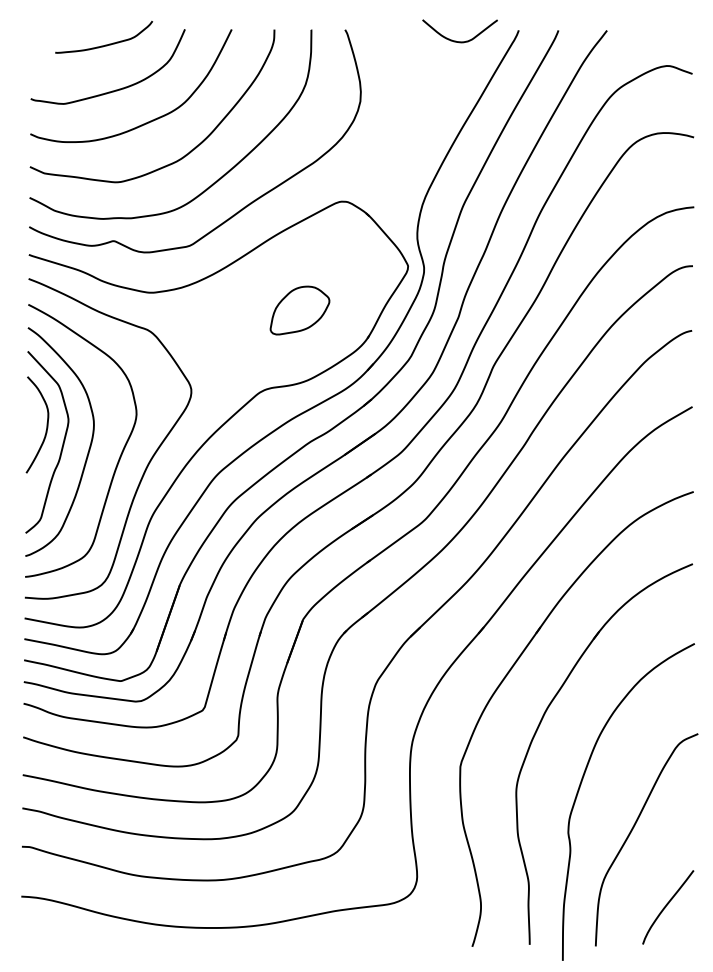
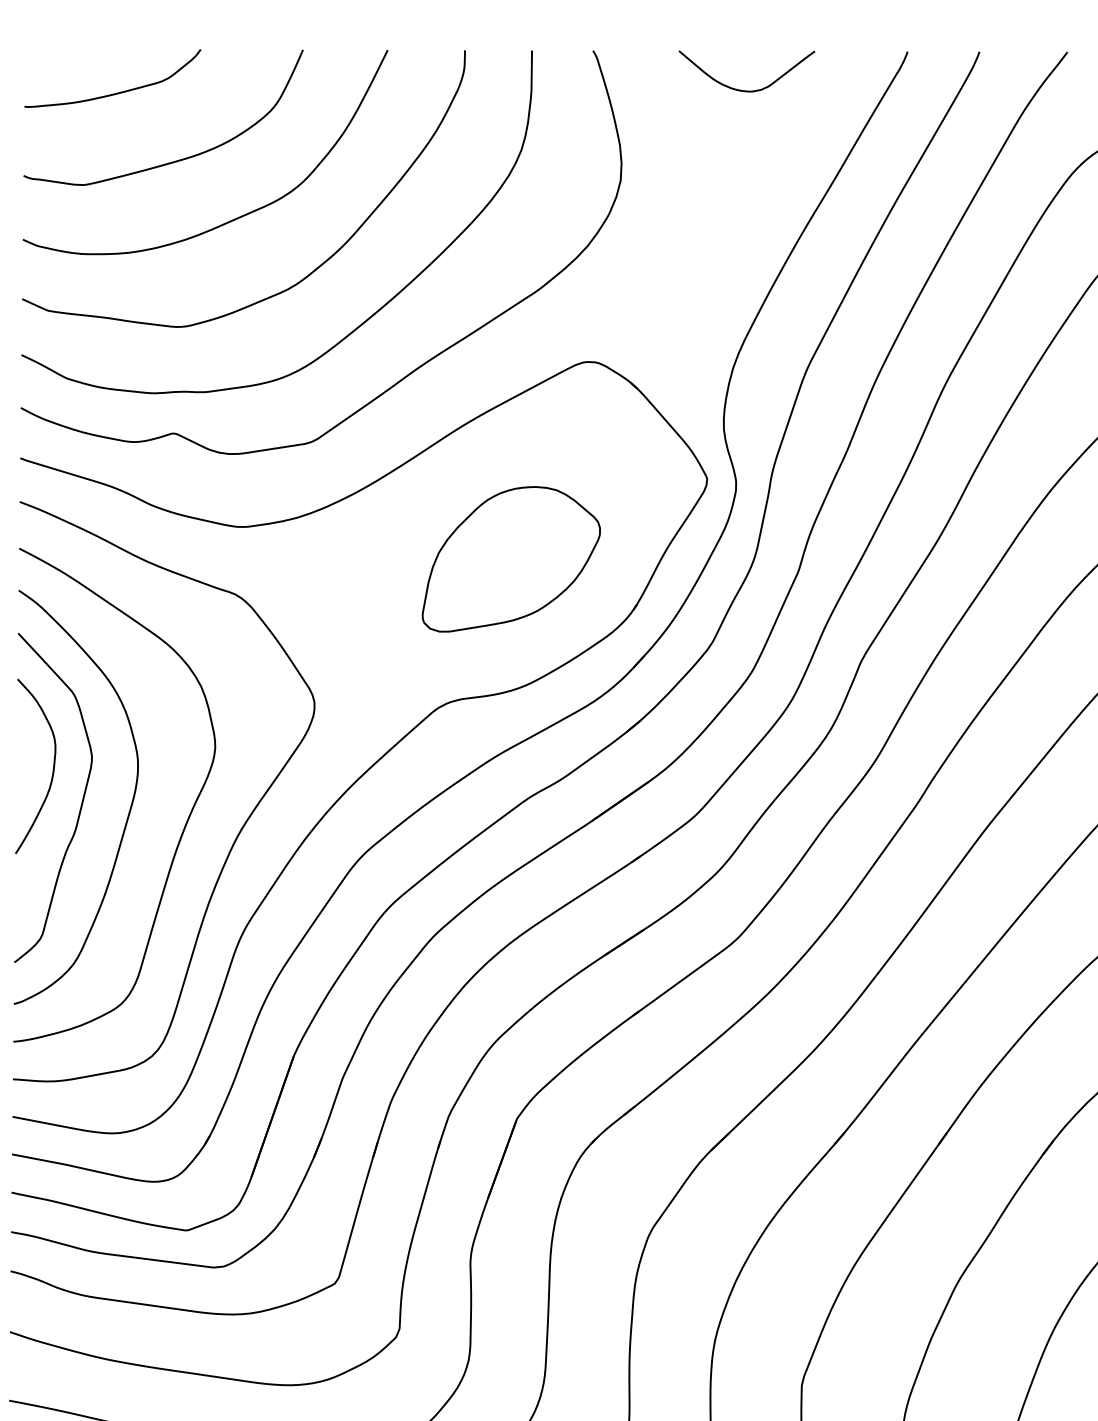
curve: (456, 40) -> (740, 88), moved
curve: (105, 44) -> (115, 91), moved
part: (299, 310) -> (510, 559), size x1.67

